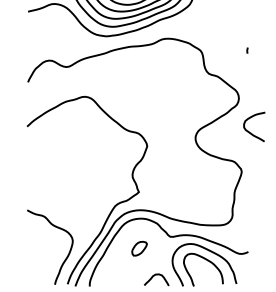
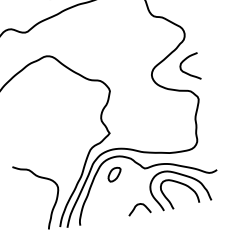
curve: (251, 132) -> (188, 72), moved
part: (139, 248) -> (114, 174), moved

